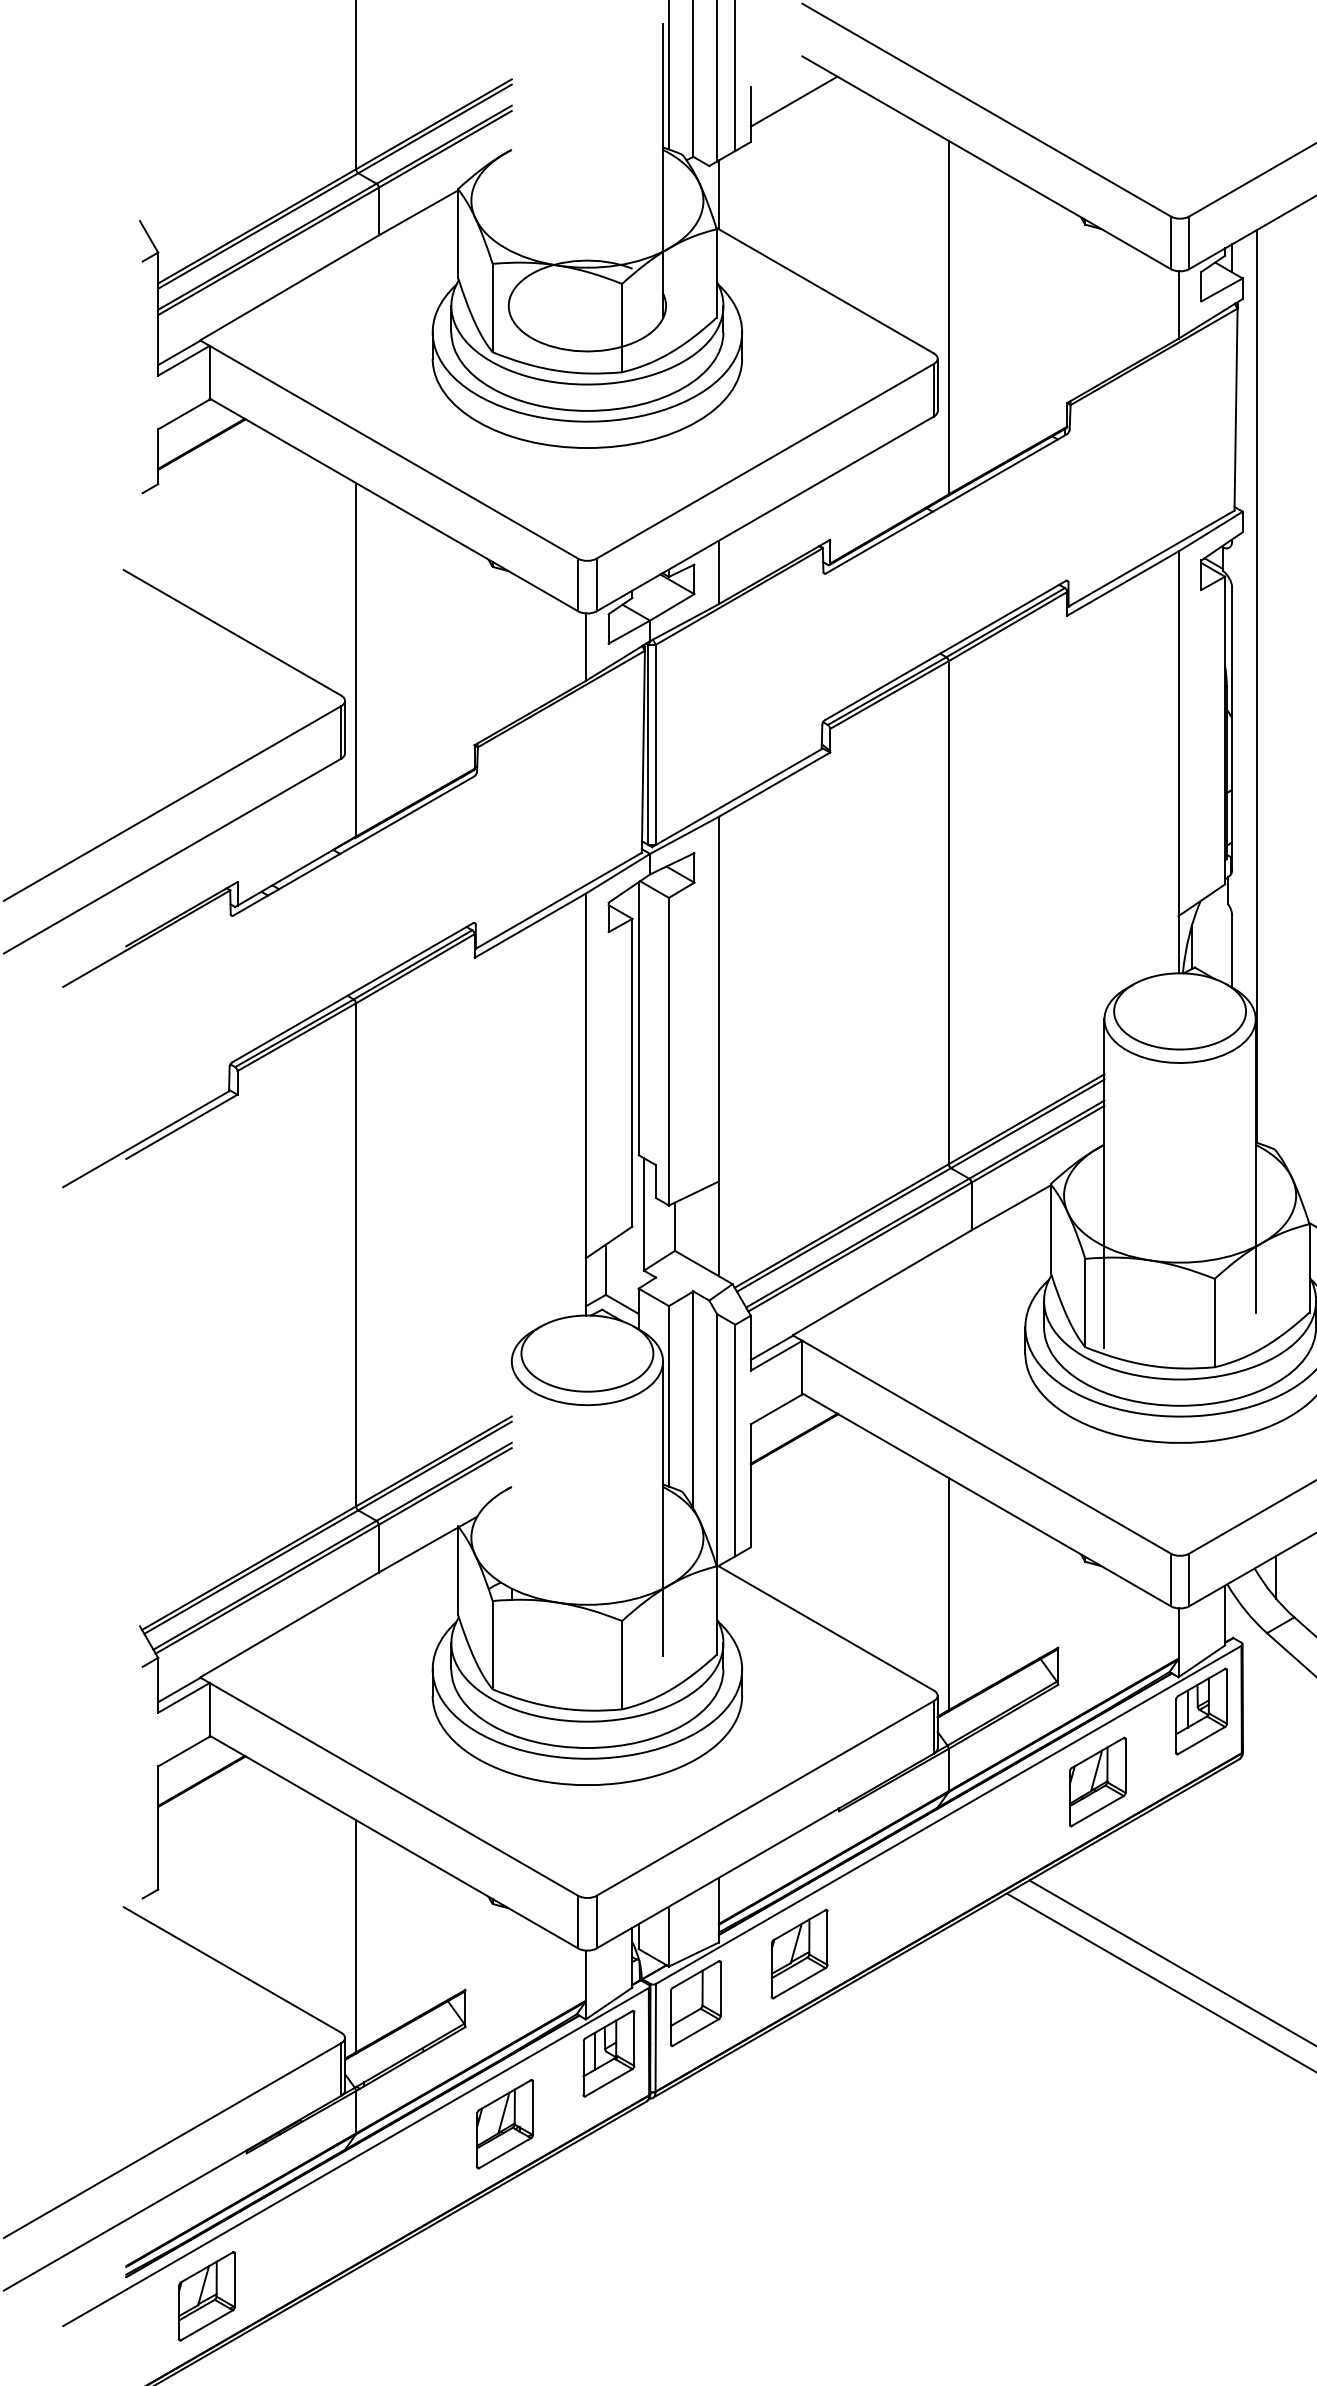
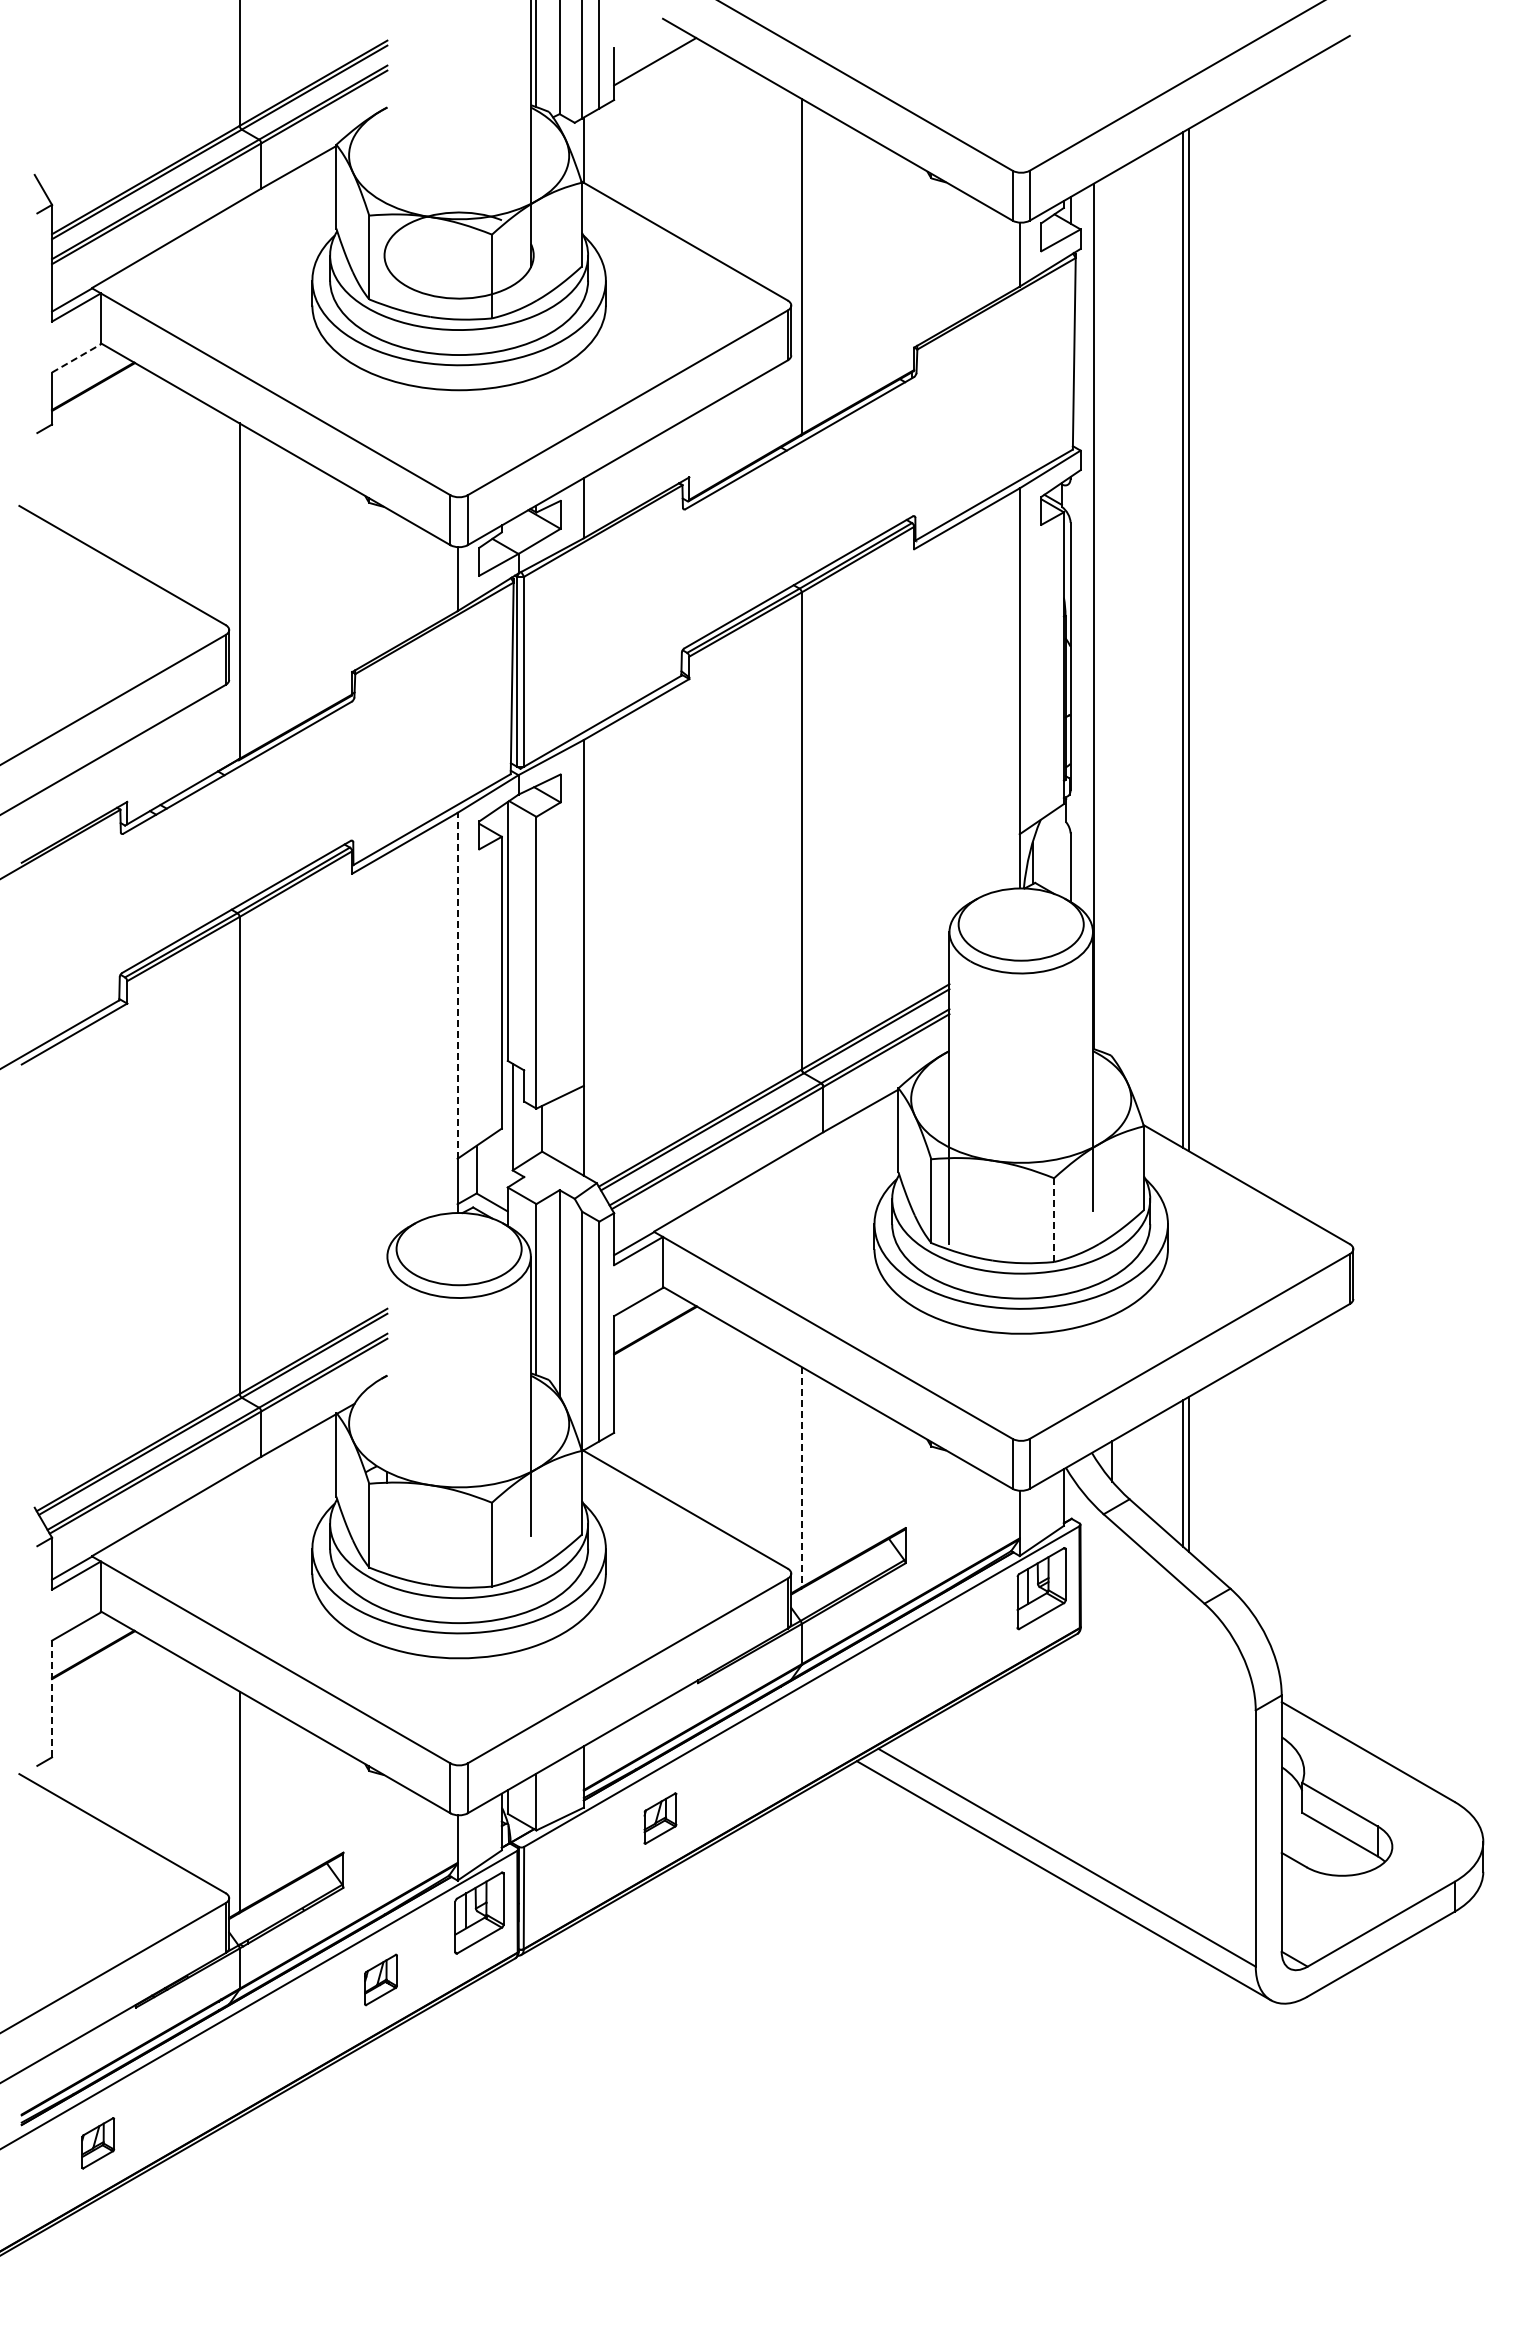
line: (183, 414) -> (76, 358), solid -> dashed
line: (585, 1075) -> (457, 985), solid -> dashed
line: (1215, 1323) -> (1054, 1220), solid -> dashed
line: (948, 1594) -> (801, 1477), solid -> dashed
part: (1097, 1782) -> (942, 1655), removed
line: (158, 1827) -> (52, 1698), solid -> dashed
part: (799, 1953) -> (660, 1818), size x0.6
part: (695, 2003) -> (561, 1865), removed
part: (504, 2123) -> (380, 1979), size x0.6
part: (206, 2296) -> (97, 2143), size x0.6

